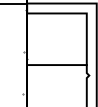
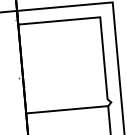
line: (56, 65) -> (66, 110), moved

